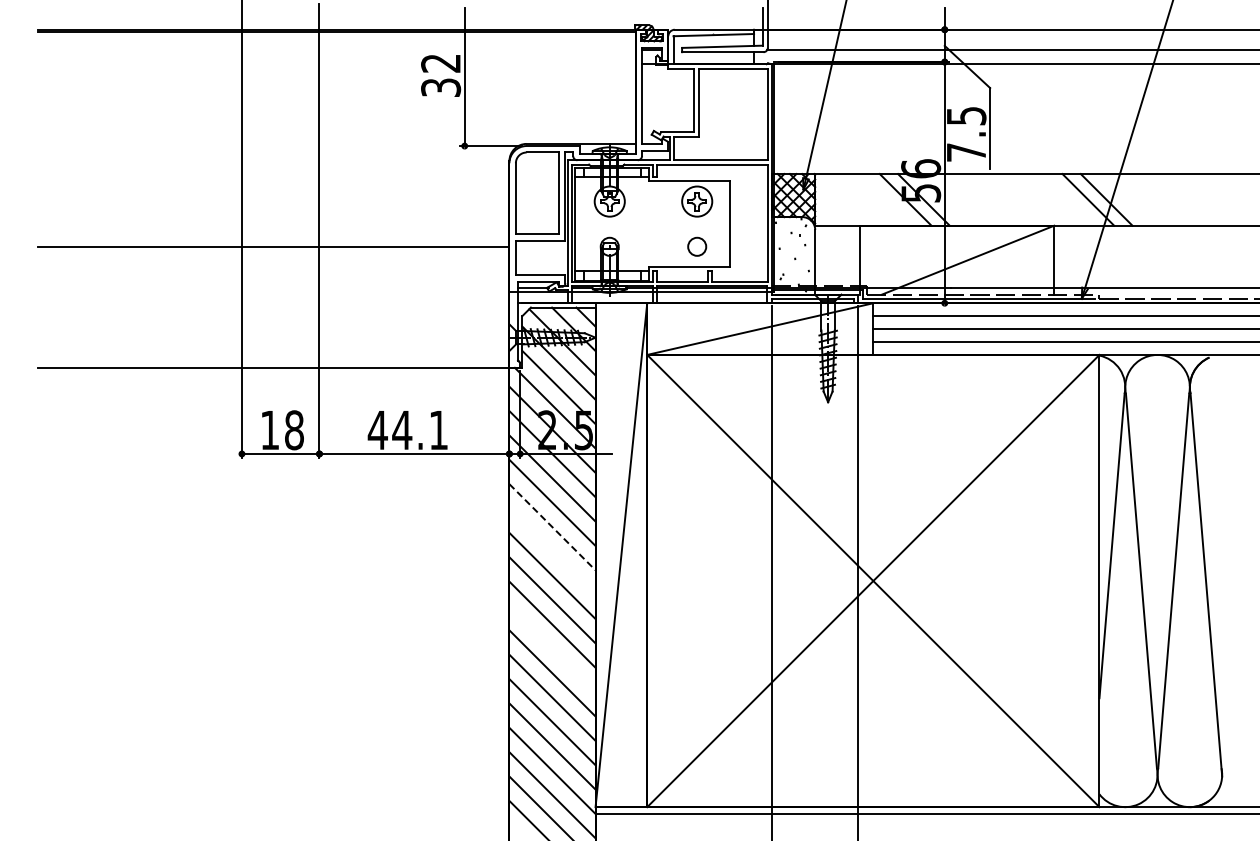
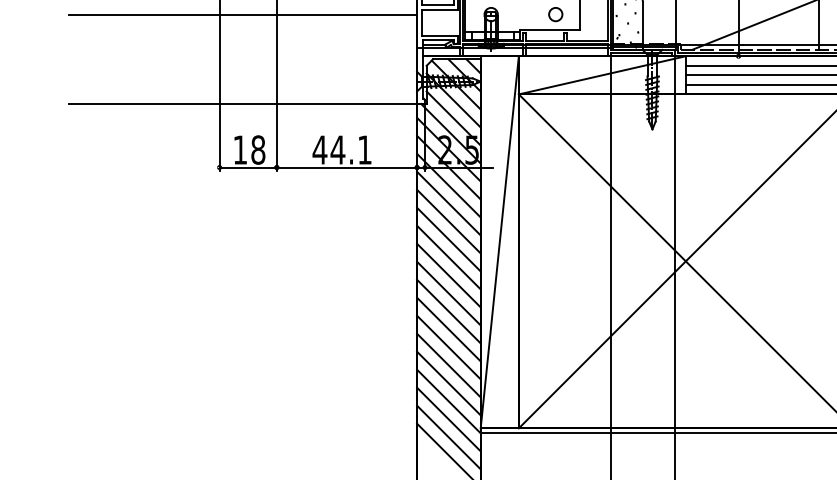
line: (552, 527) -> (448, 221), dashed -> solid
line: (552, 551) -> (448, 239), added
line: (552, 649) -> (448, 311), added

